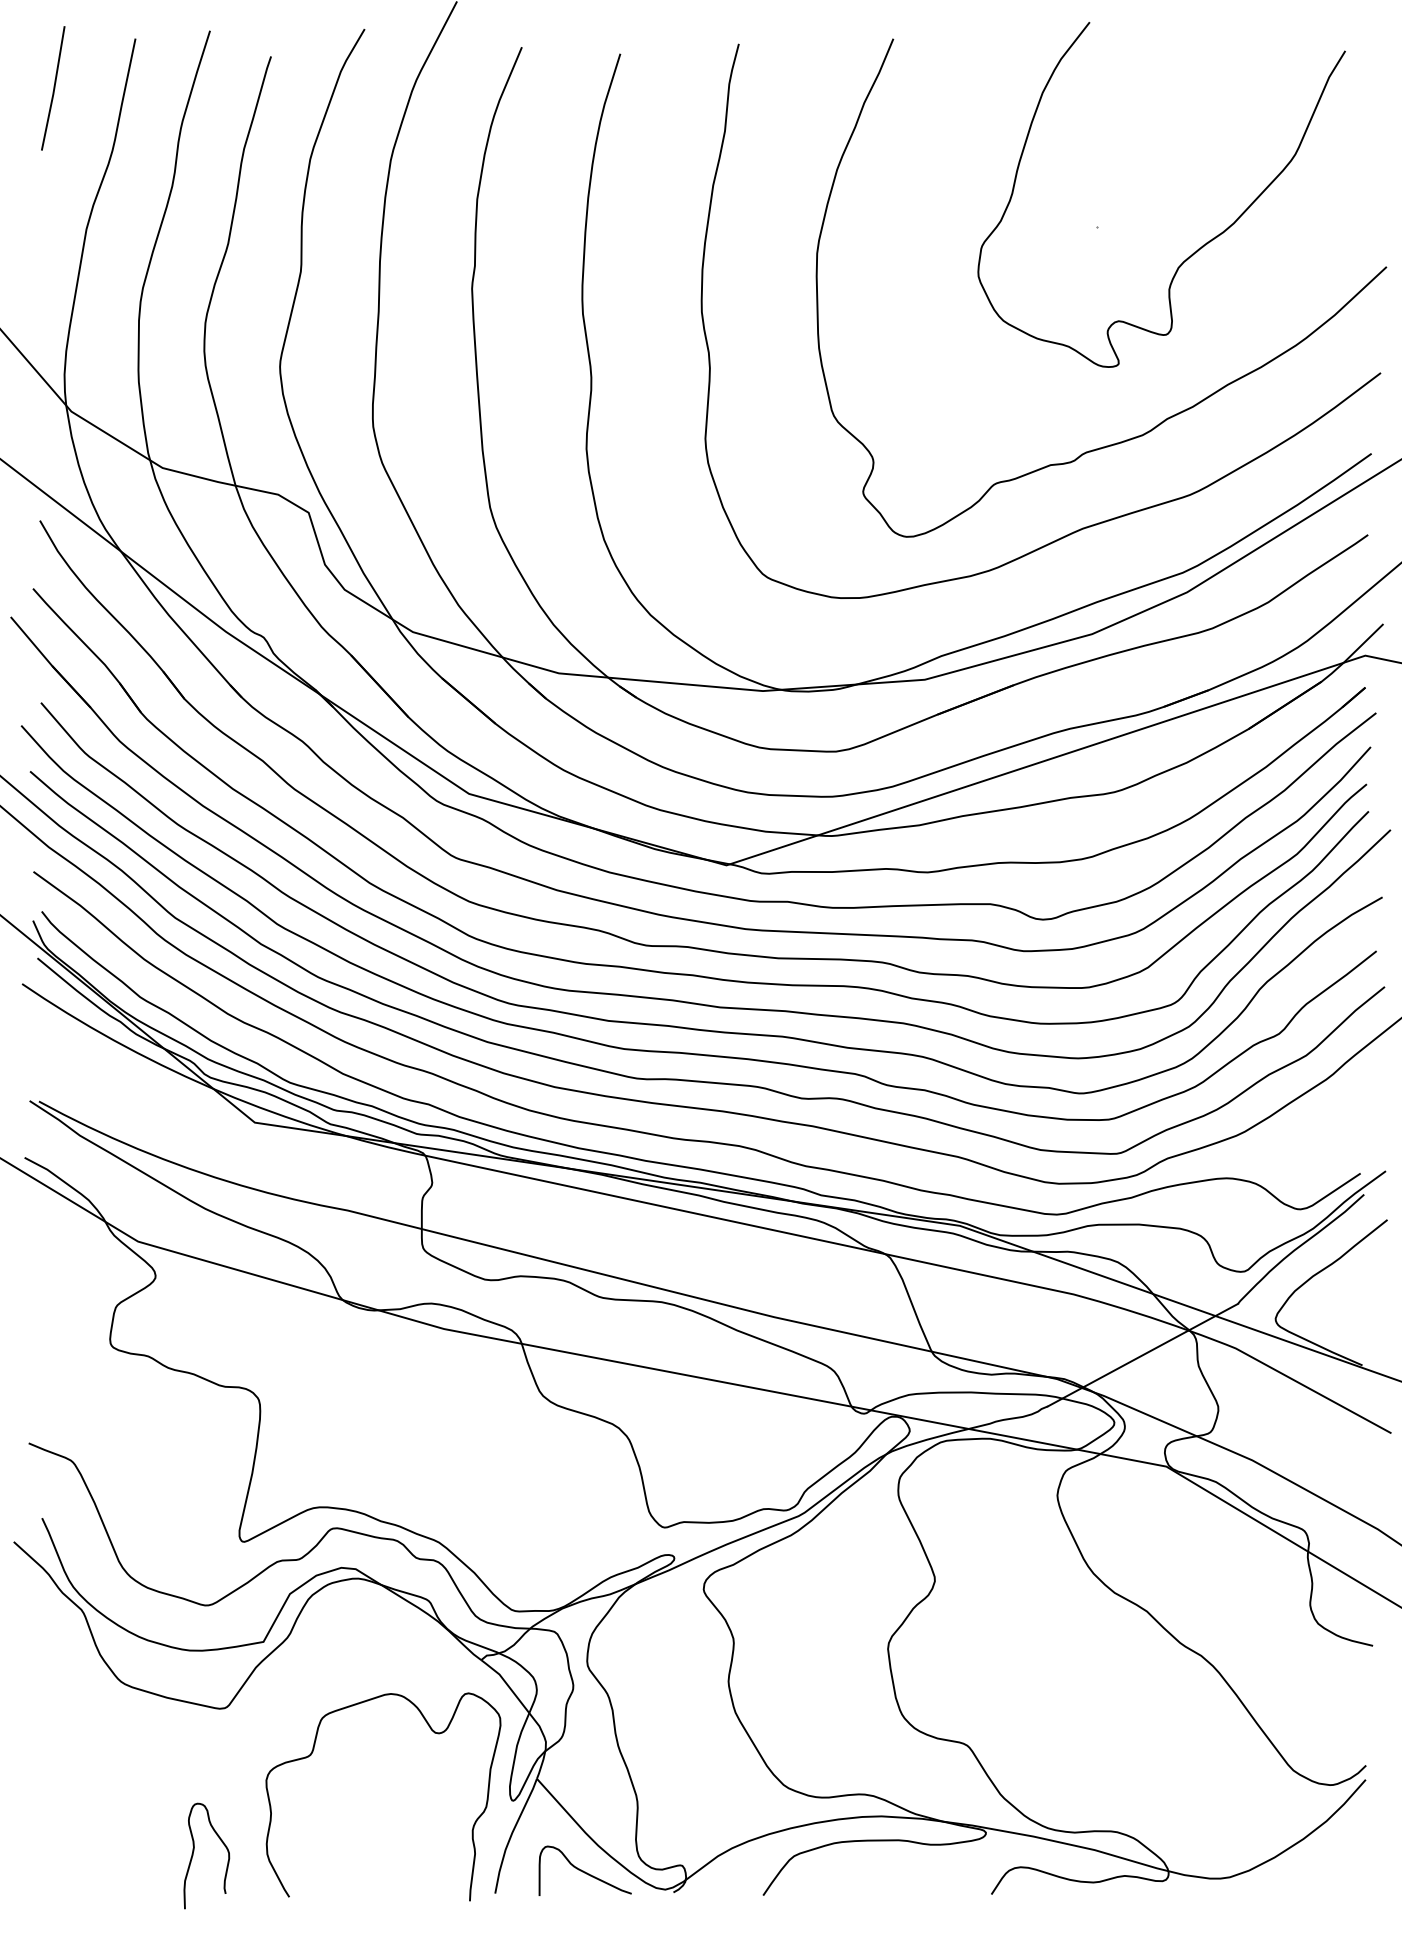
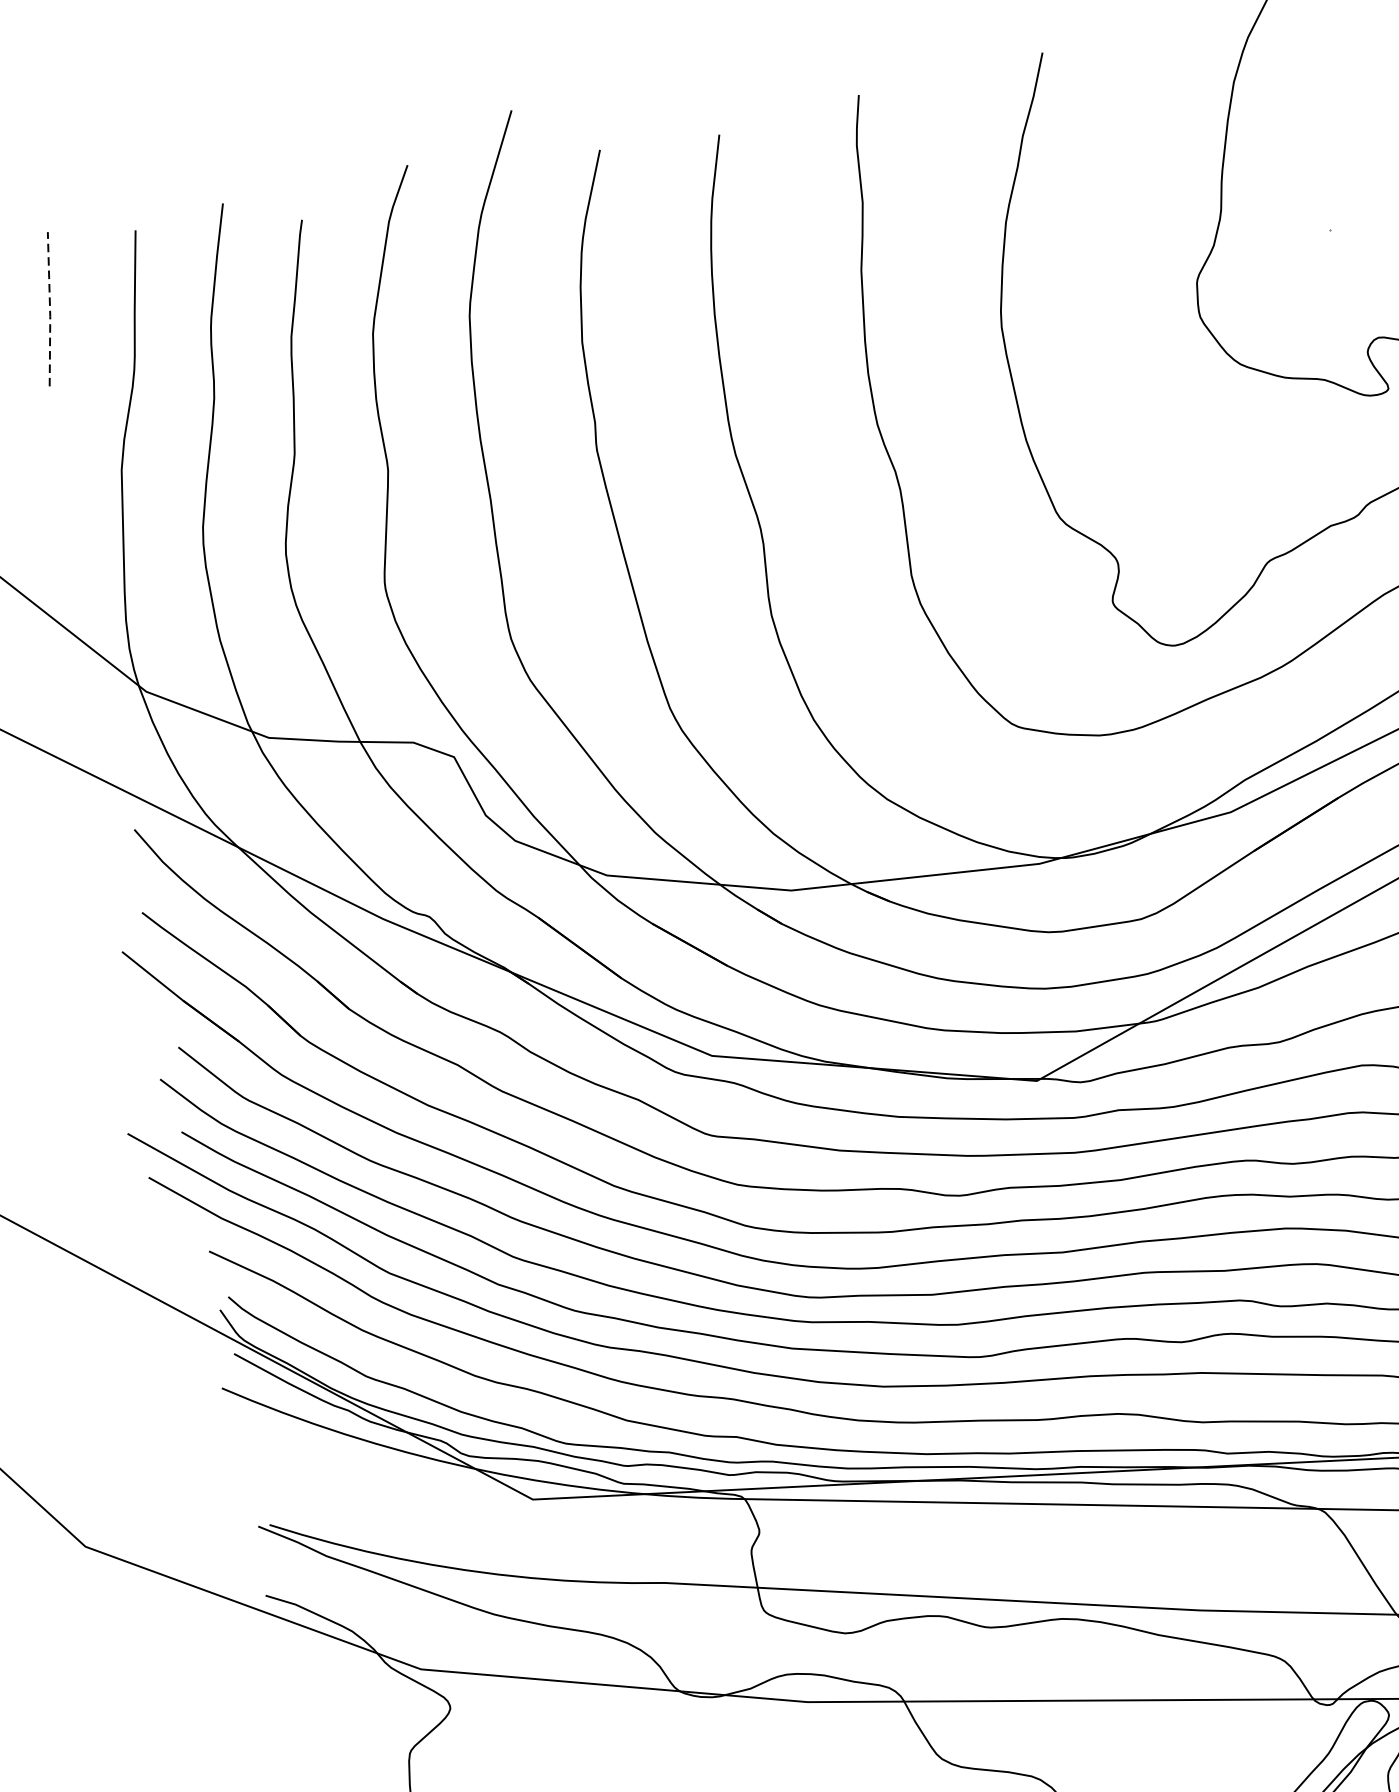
line: (54, 88) -> (50, 309), solid -> dashed

